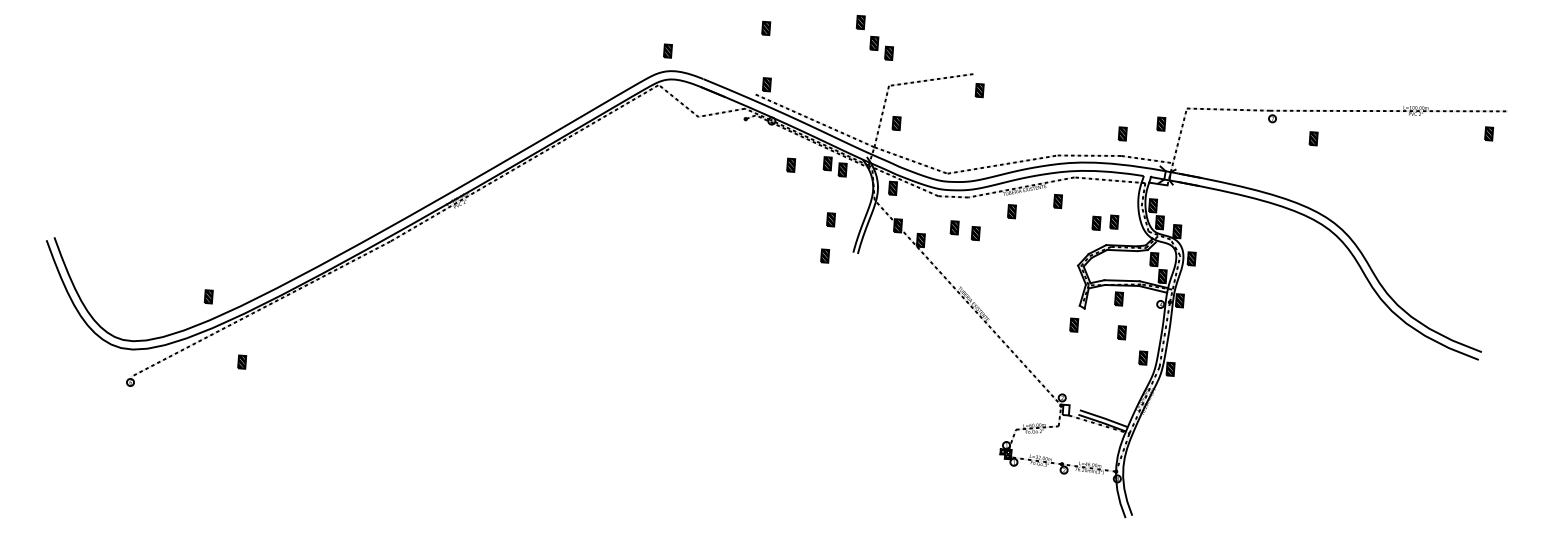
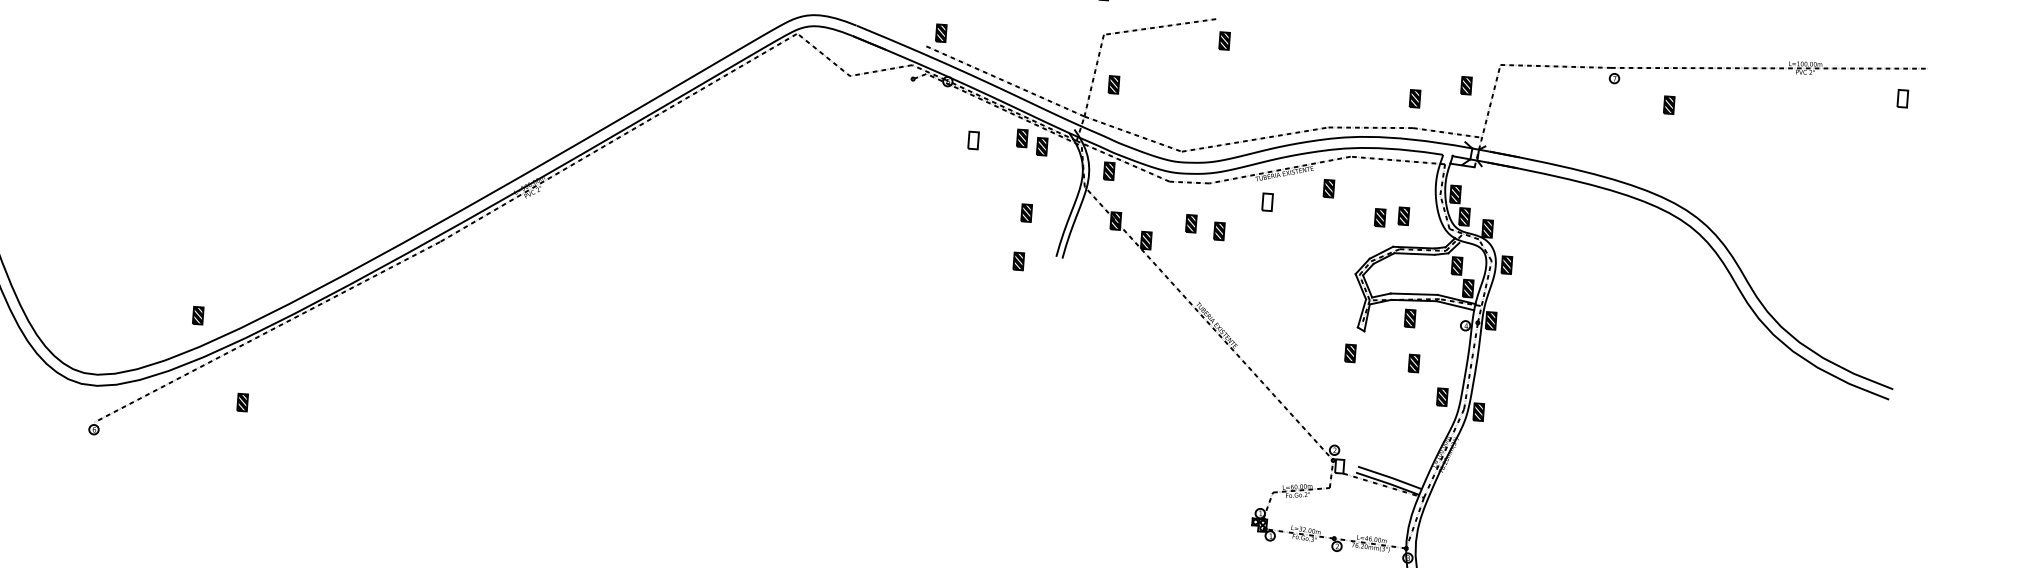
hatch: (1489, 133) -> (1903, 98), removed
hatch: (791, 164) -> (974, 139), removed
hatch: (1011, 211) -> (1266, 202), removed

